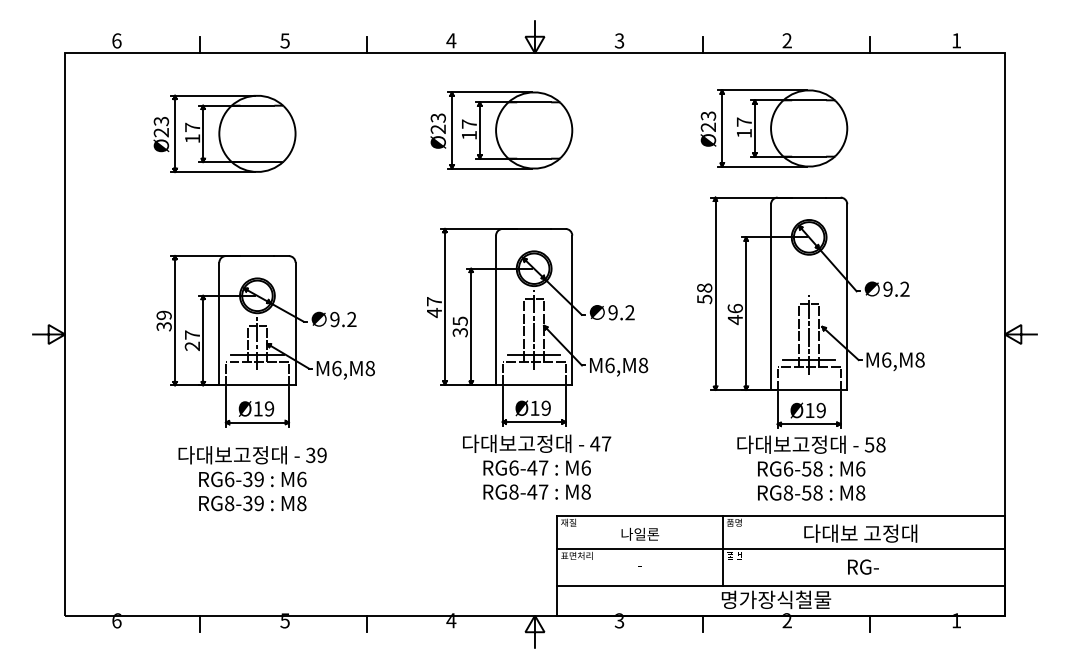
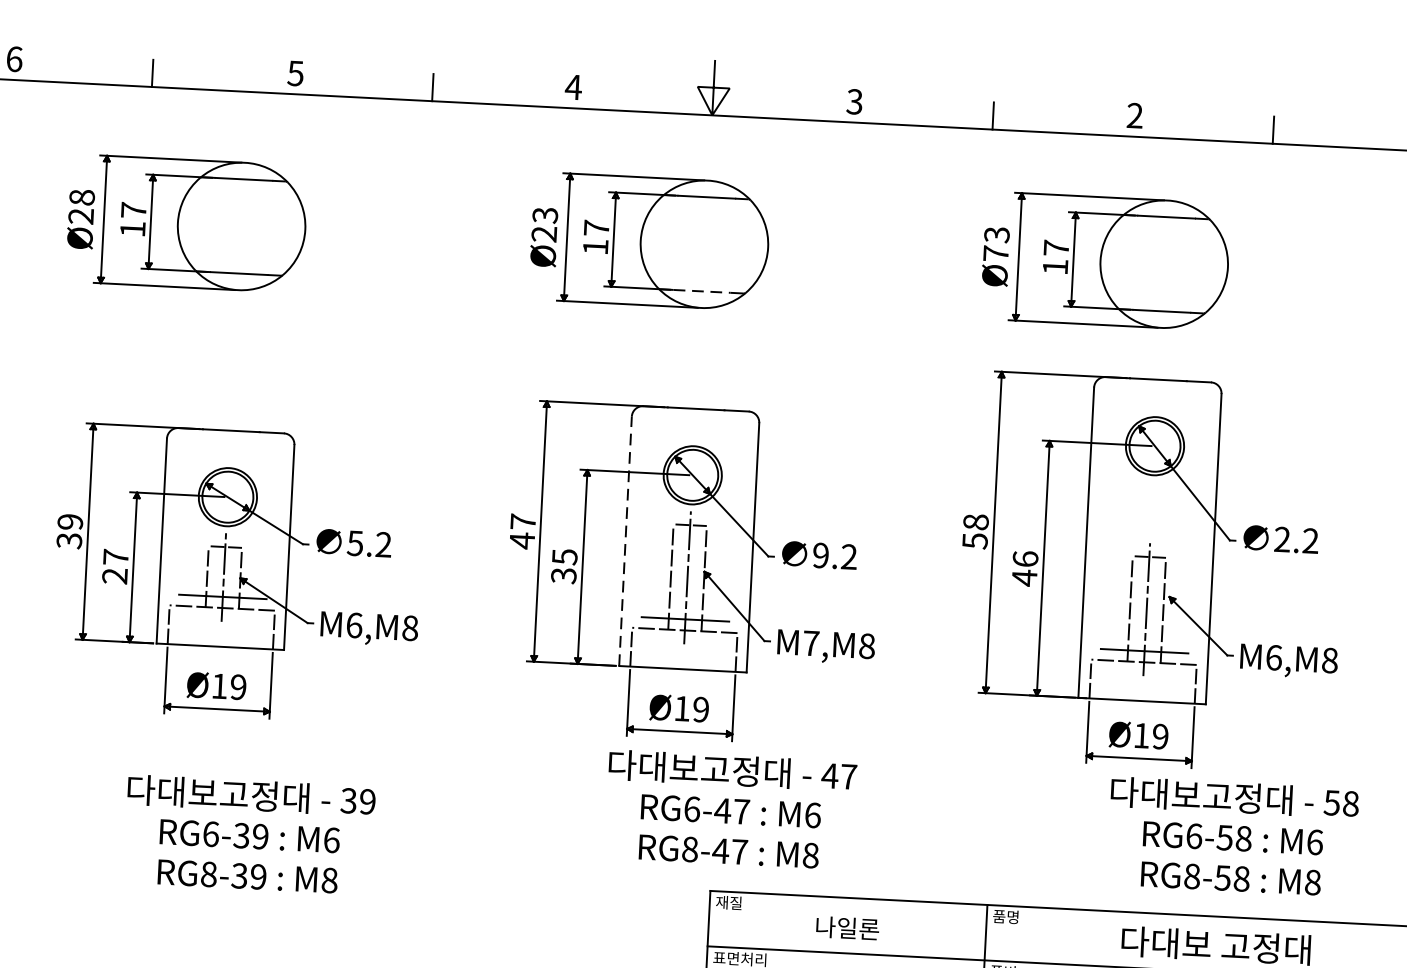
text: (160, 121) -> (80, 197), Ø23 -> Ø28
text: (707, 126) -> (994, 252), Ø23 -> Ø73
line: (534, 158) -> (702, 291), solid -> dashed
text: (887, 289) -> (1281, 539), 9.2 -> 2.2
line: (496, 310) -> (626, 541), solid -> dashed
text: (334, 319) -> (354, 543), 9.2 -> 5.2
text: (609, 365) -> (810, 643), M6,M8 -> M7,M8
text: (537, 466) -> (731, 808), moved
text: (811, 467) -> (1233, 835), moved
text: (252, 478) -> (249, 834), moved

